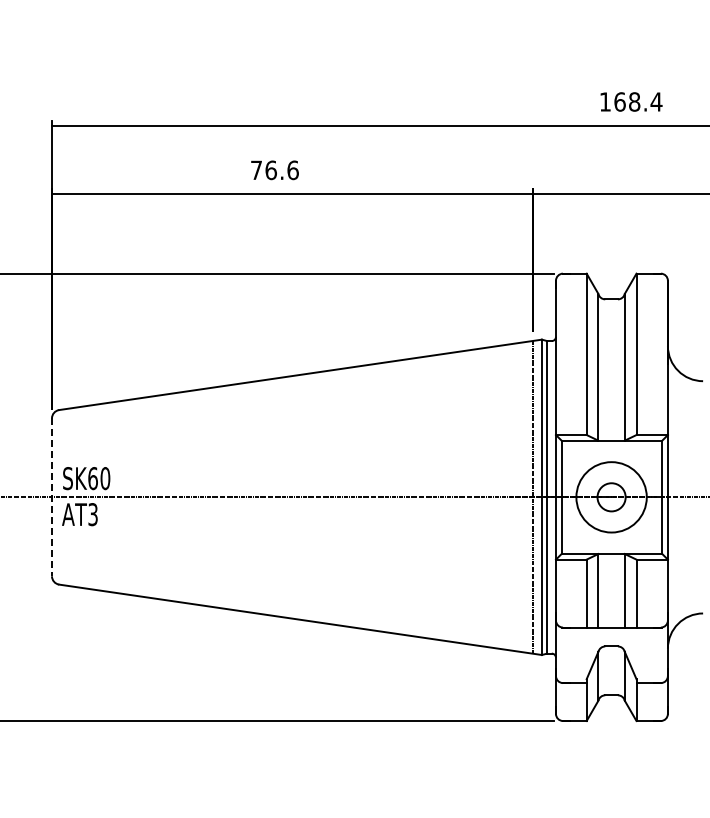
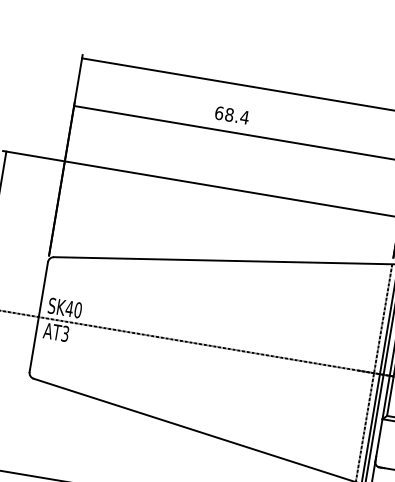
text: (275, 170) -> (232, 115), 76.6 -> 68.4
text: (92, 478) -> (69, 308), SK60 -> SK40
line: (52, 497) -> (39, 317), dashed -> solid

